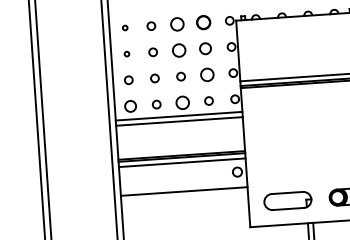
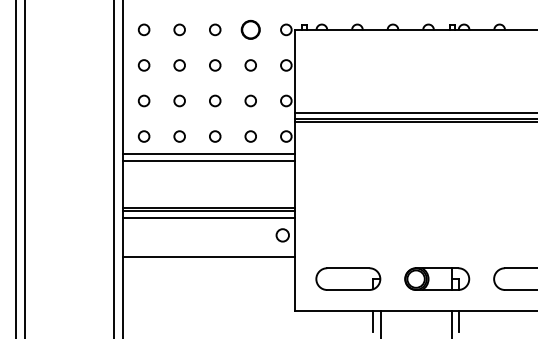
circle: (177, 24) -> (215, 29), size x0.62
circle: (124, 27) -> (143, 29), size x1.67
circle: (205, 48) -> (250, 65), size x0.71
circle: (179, 50) -> (215, 65), size x0.62
circle: (126, 54) -> (143, 65), size x1.67
circle: (206, 74) -> (250, 100), size x0.62
circle: (183, 102) -> (215, 136), size x0.62
circle: (130, 106) -> (143, 136), size x0.71

